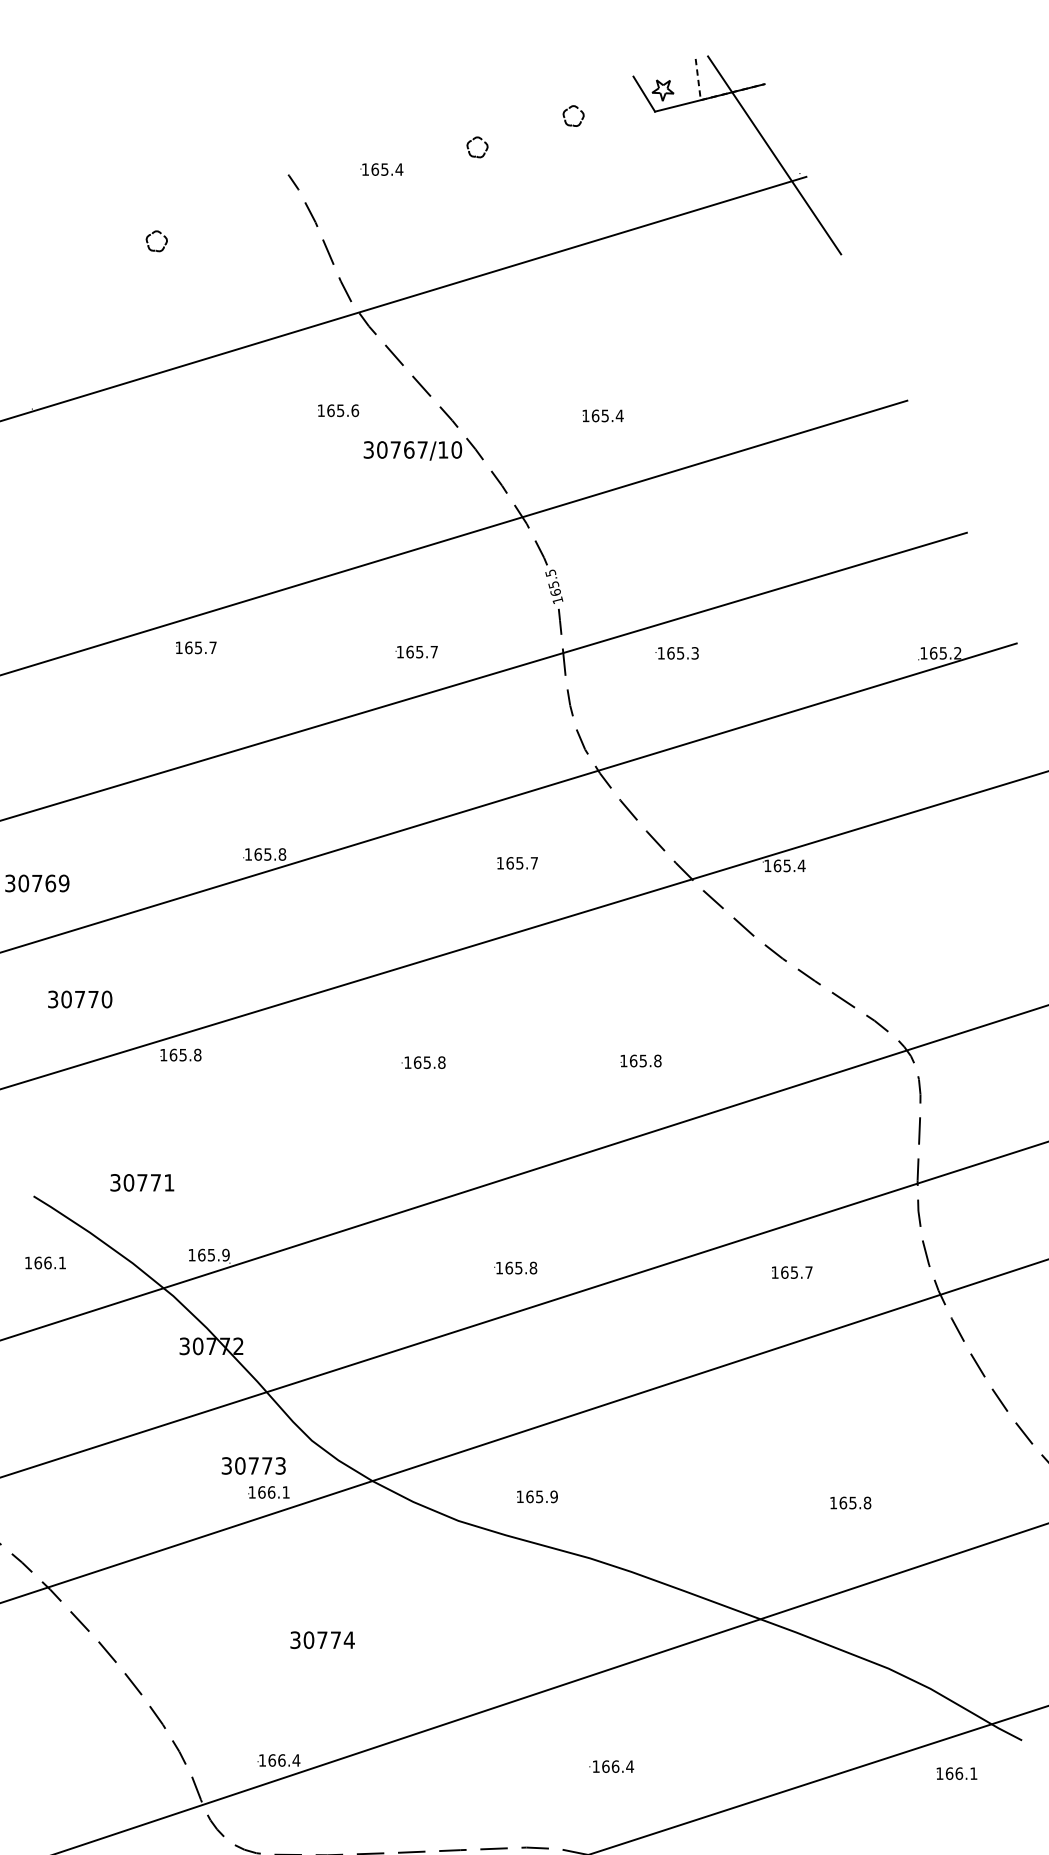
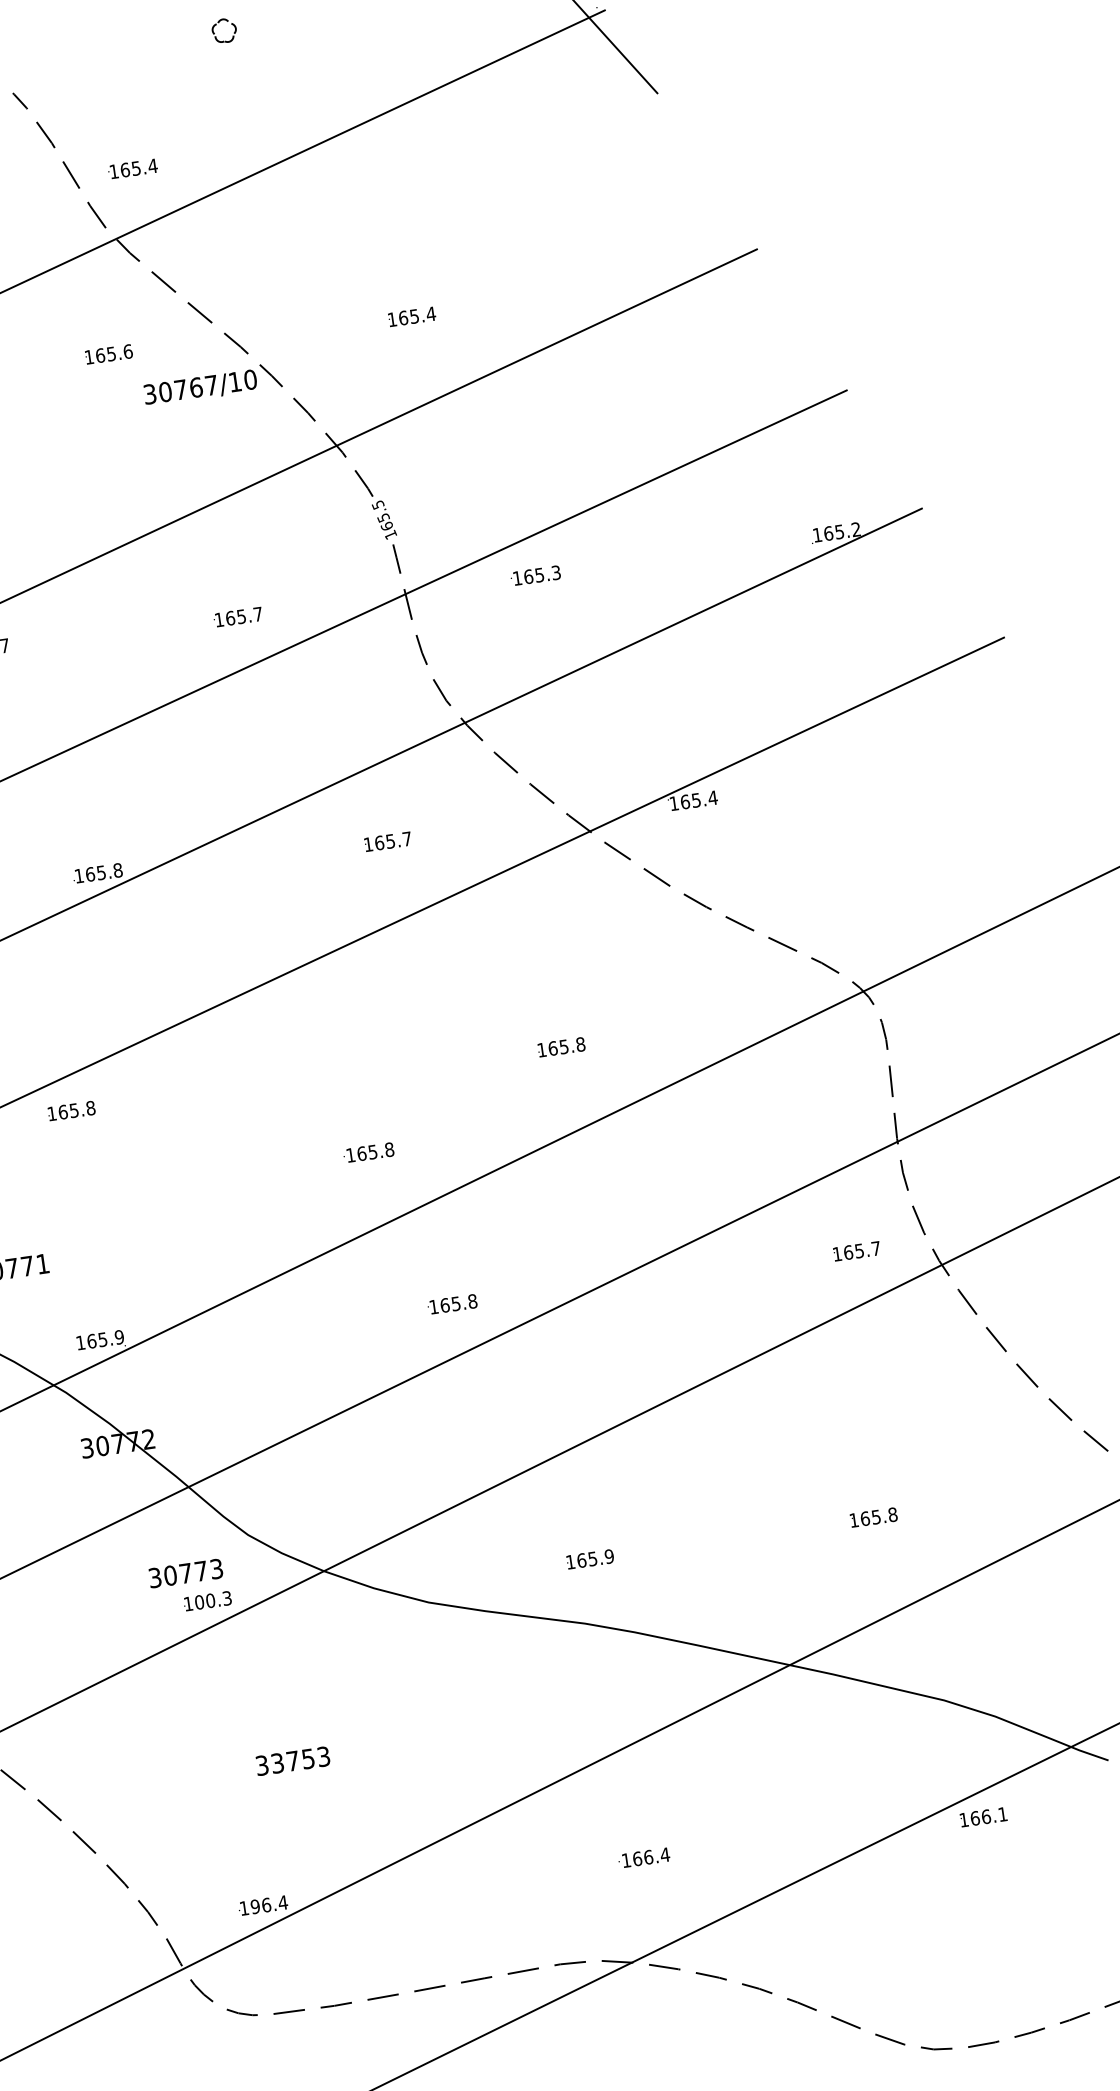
text: (381, 169) -> (132, 168), moved
text: (180, 1054) -> (71, 1110), moved
text: (423, 1062) -> (368, 1152), moved
text: (792, 1272) -> (857, 1251), moved
text: (273, 1492) -> (212, 1600), 166.1 -> 100.3
text: (537, 1496) -> (590, 1558), moved
text: (328, 1640) -> (299, 1760), 30774 -> 33753
text: (272, 1760) -> (255, 1906), 166.4 -> 196.4
text: (956, 1773) -> (983, 1817), moved

